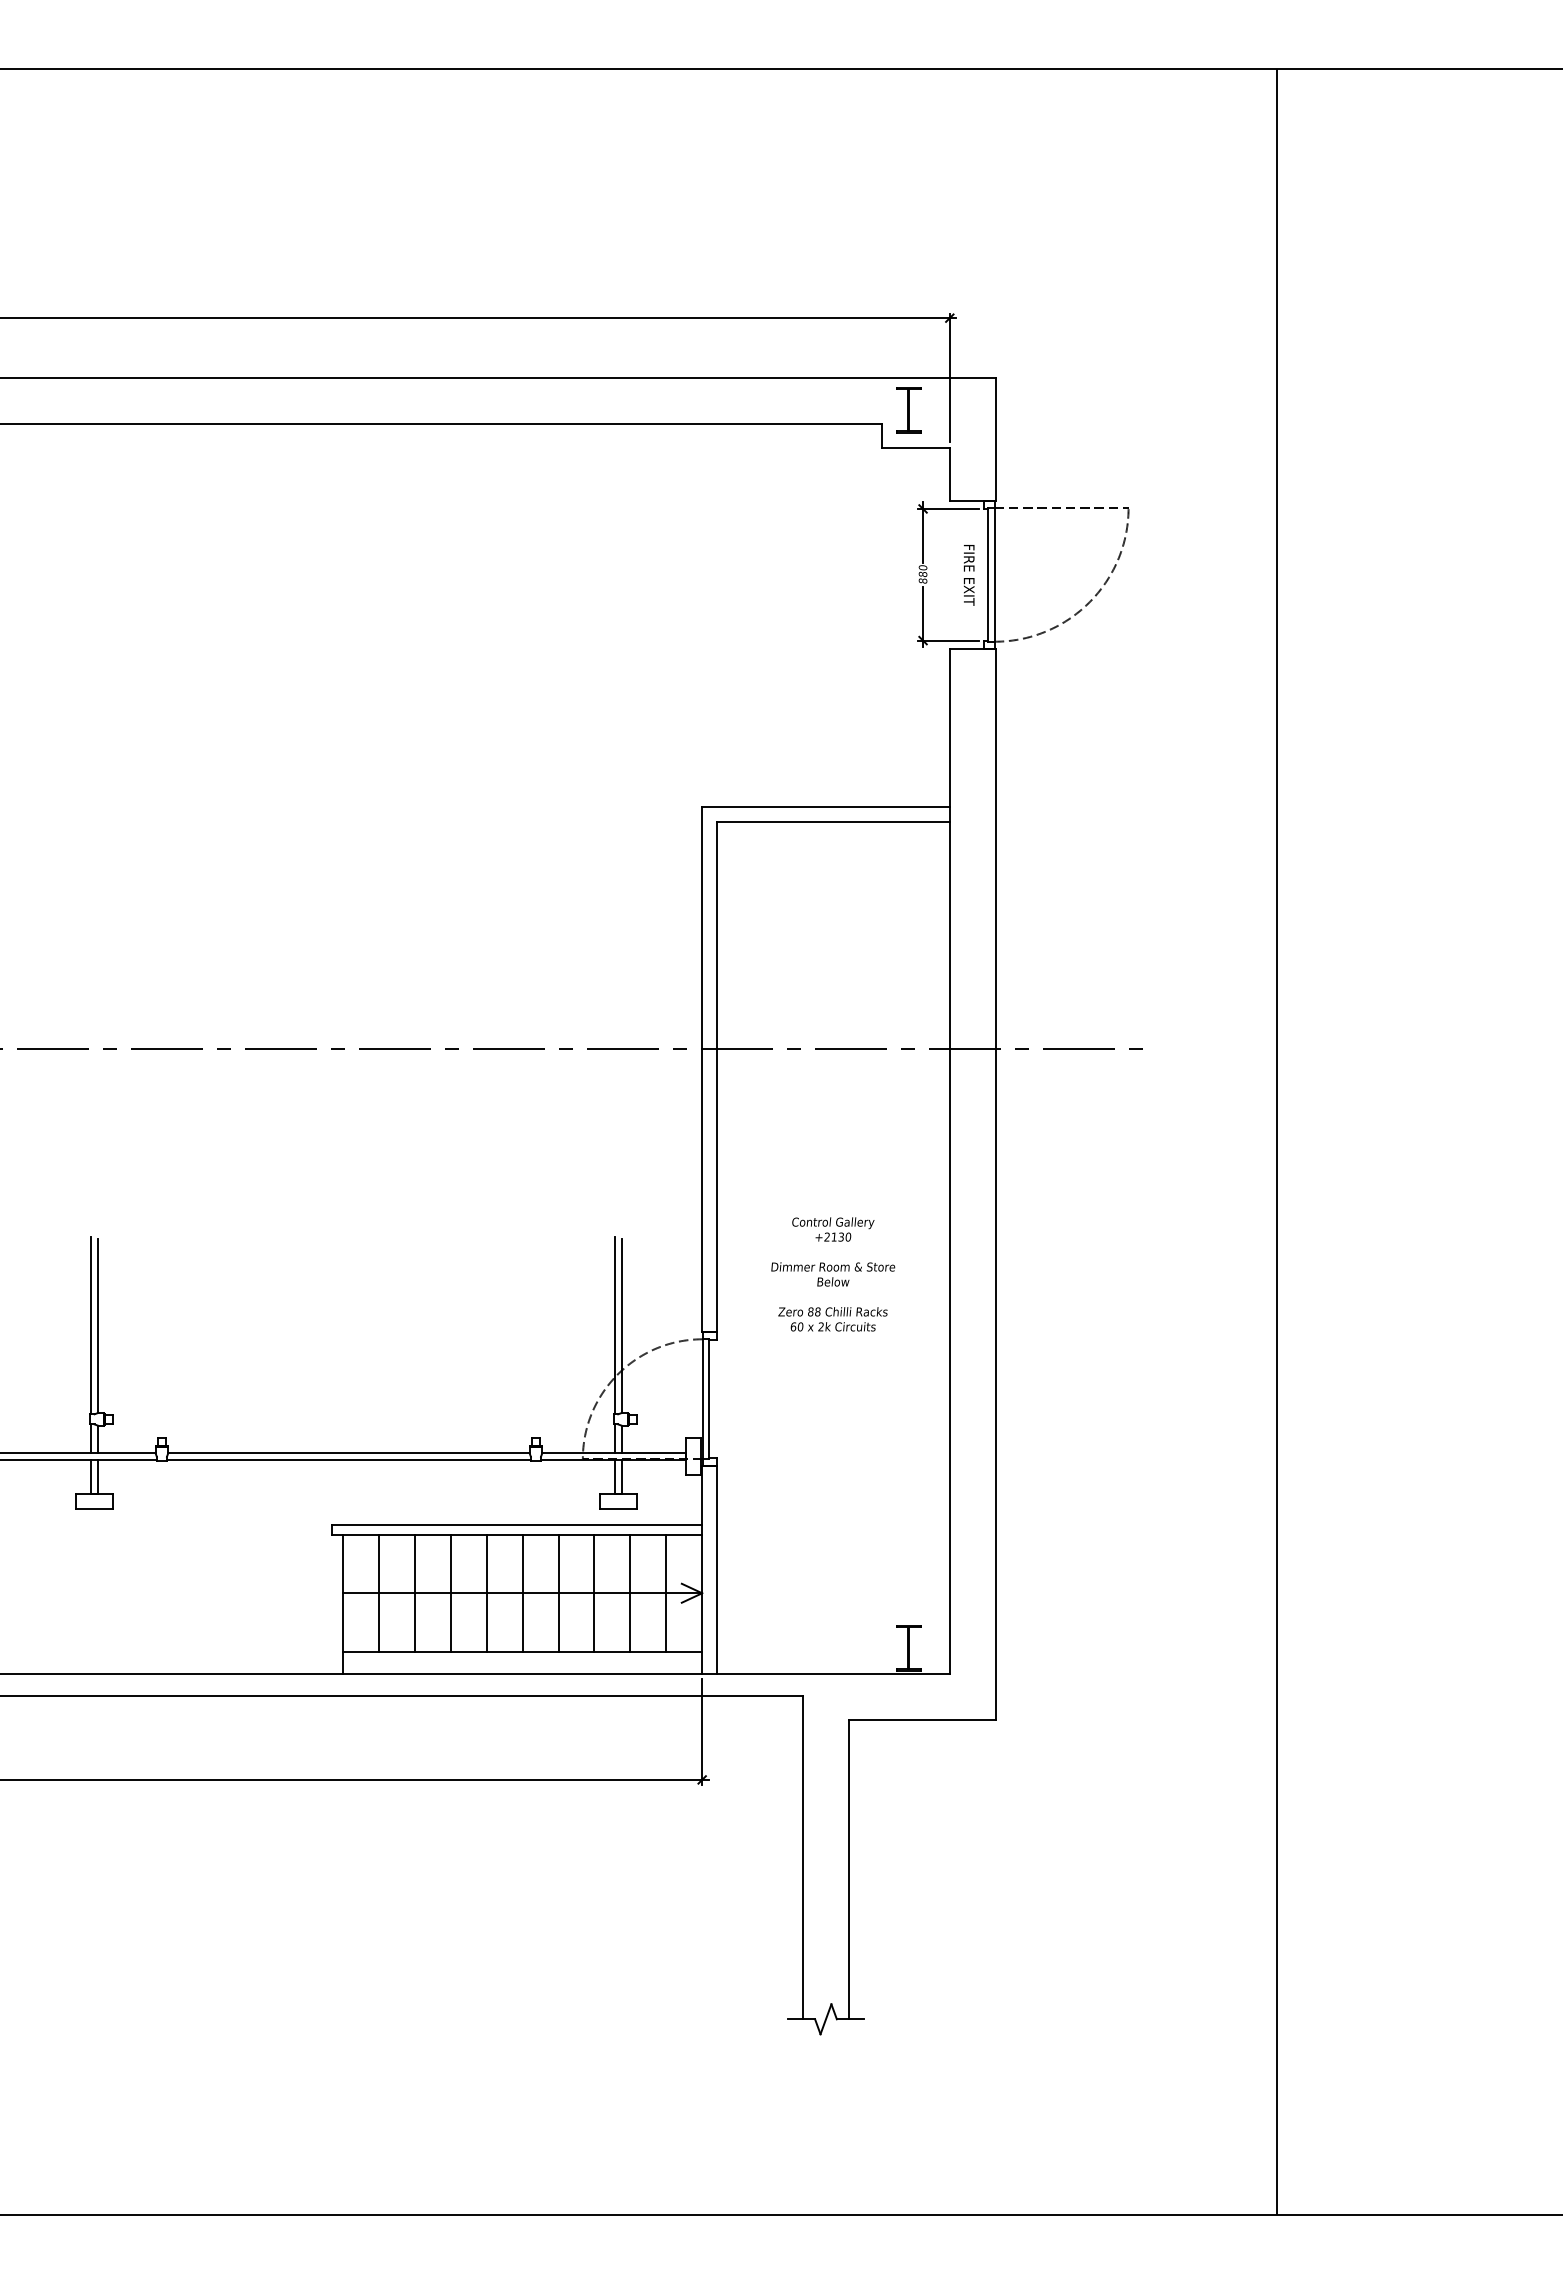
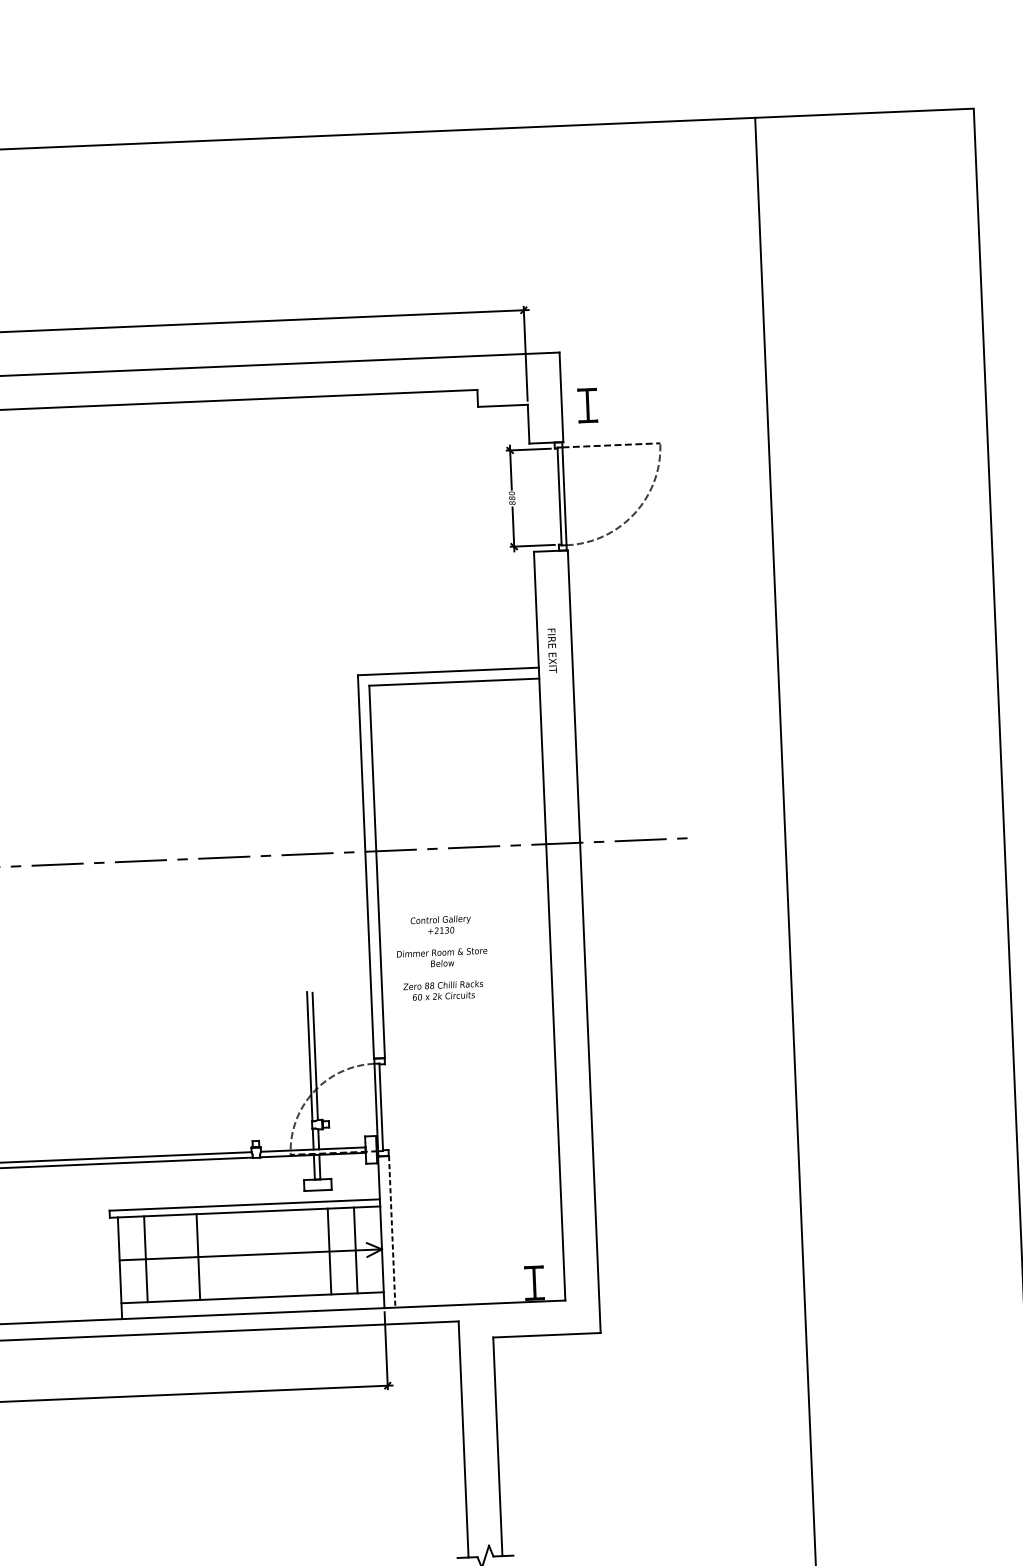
part: (908, 410) -> (587, 405), moved
text: (969, 575) -> (552, 651), moved
text: (833, 1274) -> (442, 957), moved
line: (717, 1569) -> (392, 1231), solid -> dashed
line: (414, 1593) -> (171, 1258), removed
line: (486, 1593) -> (224, 1256), removed
line: (522, 1593) -> (250, 1255), removed
line: (558, 1593) -> (277, 1253), removed
line: (594, 1593) -> (303, 1252), removed

